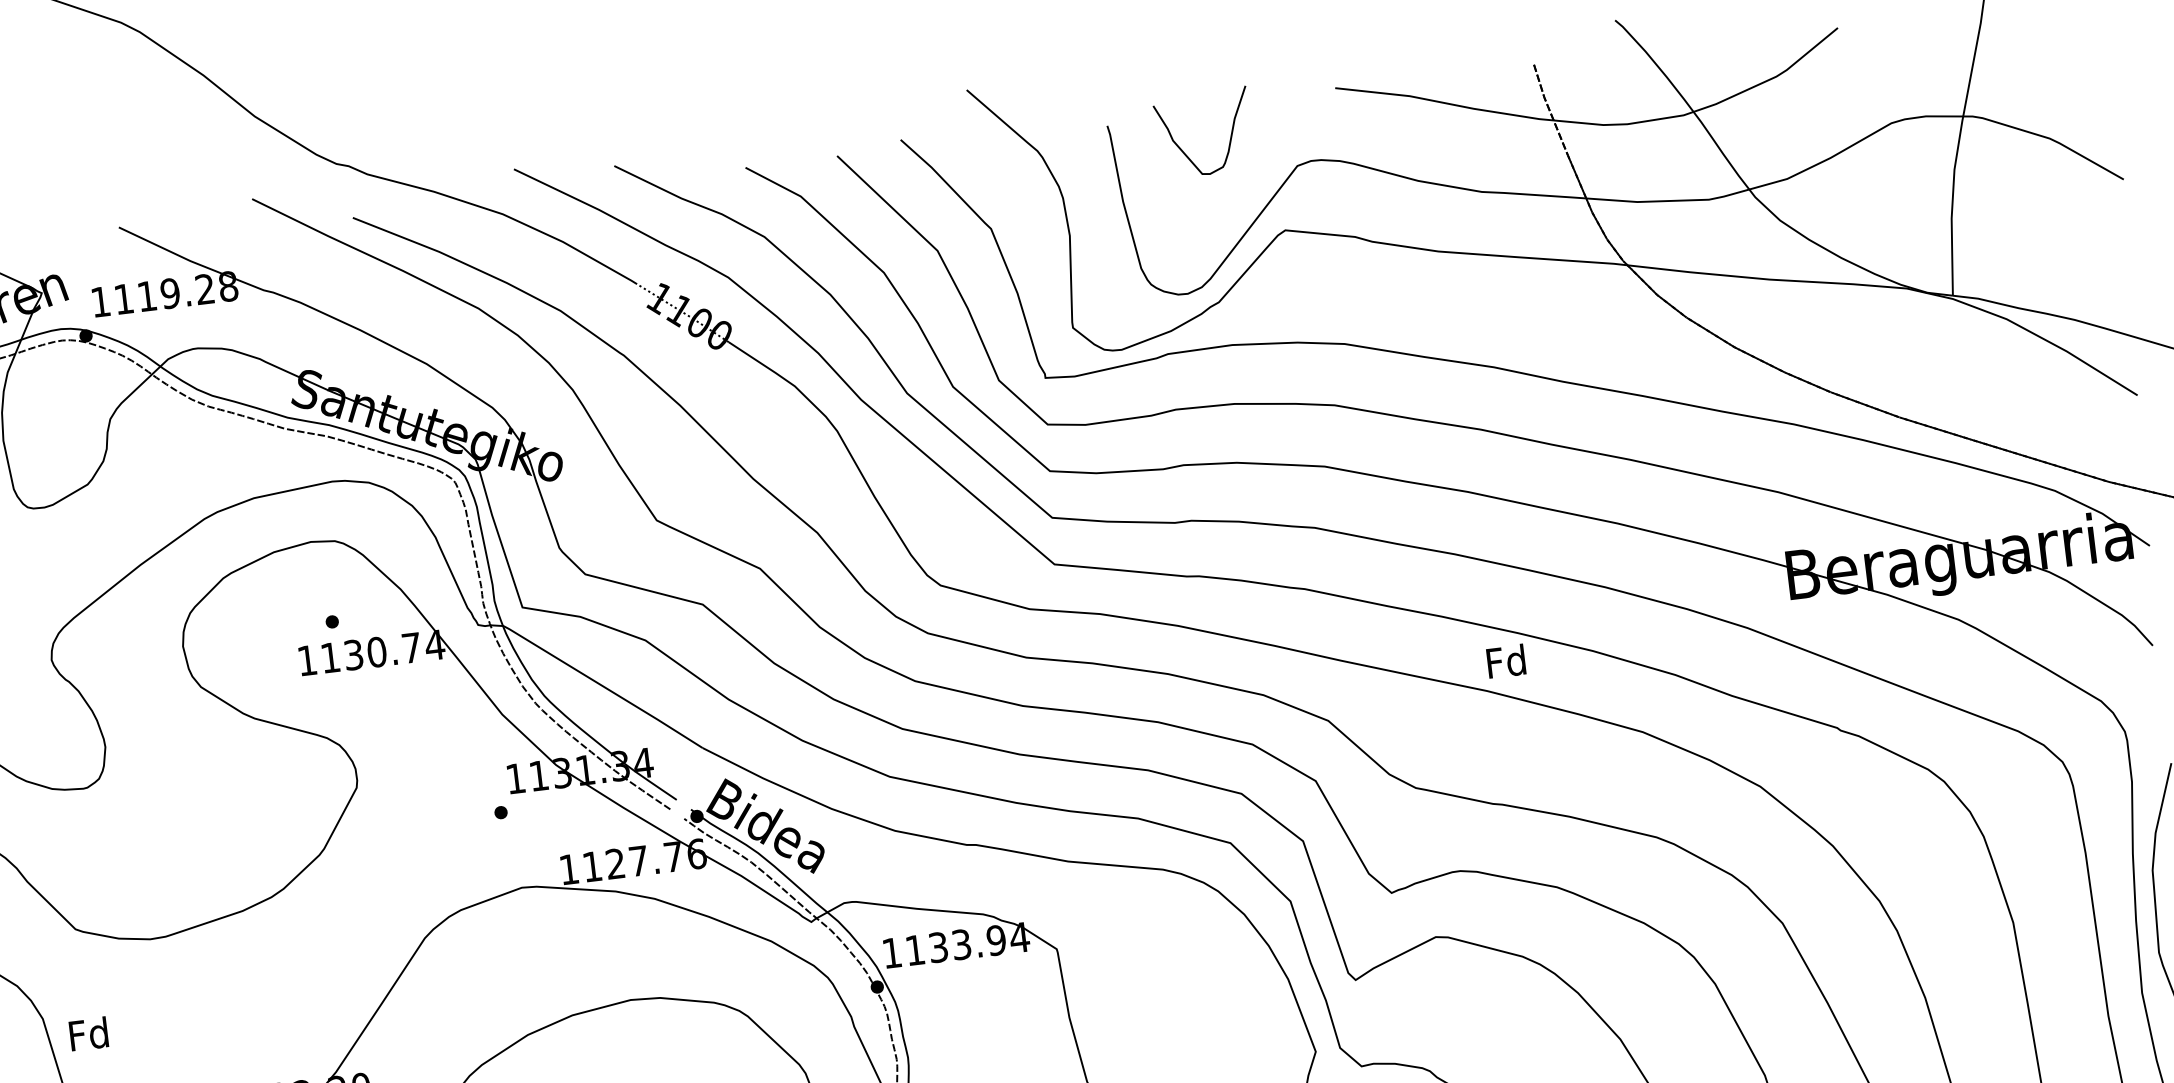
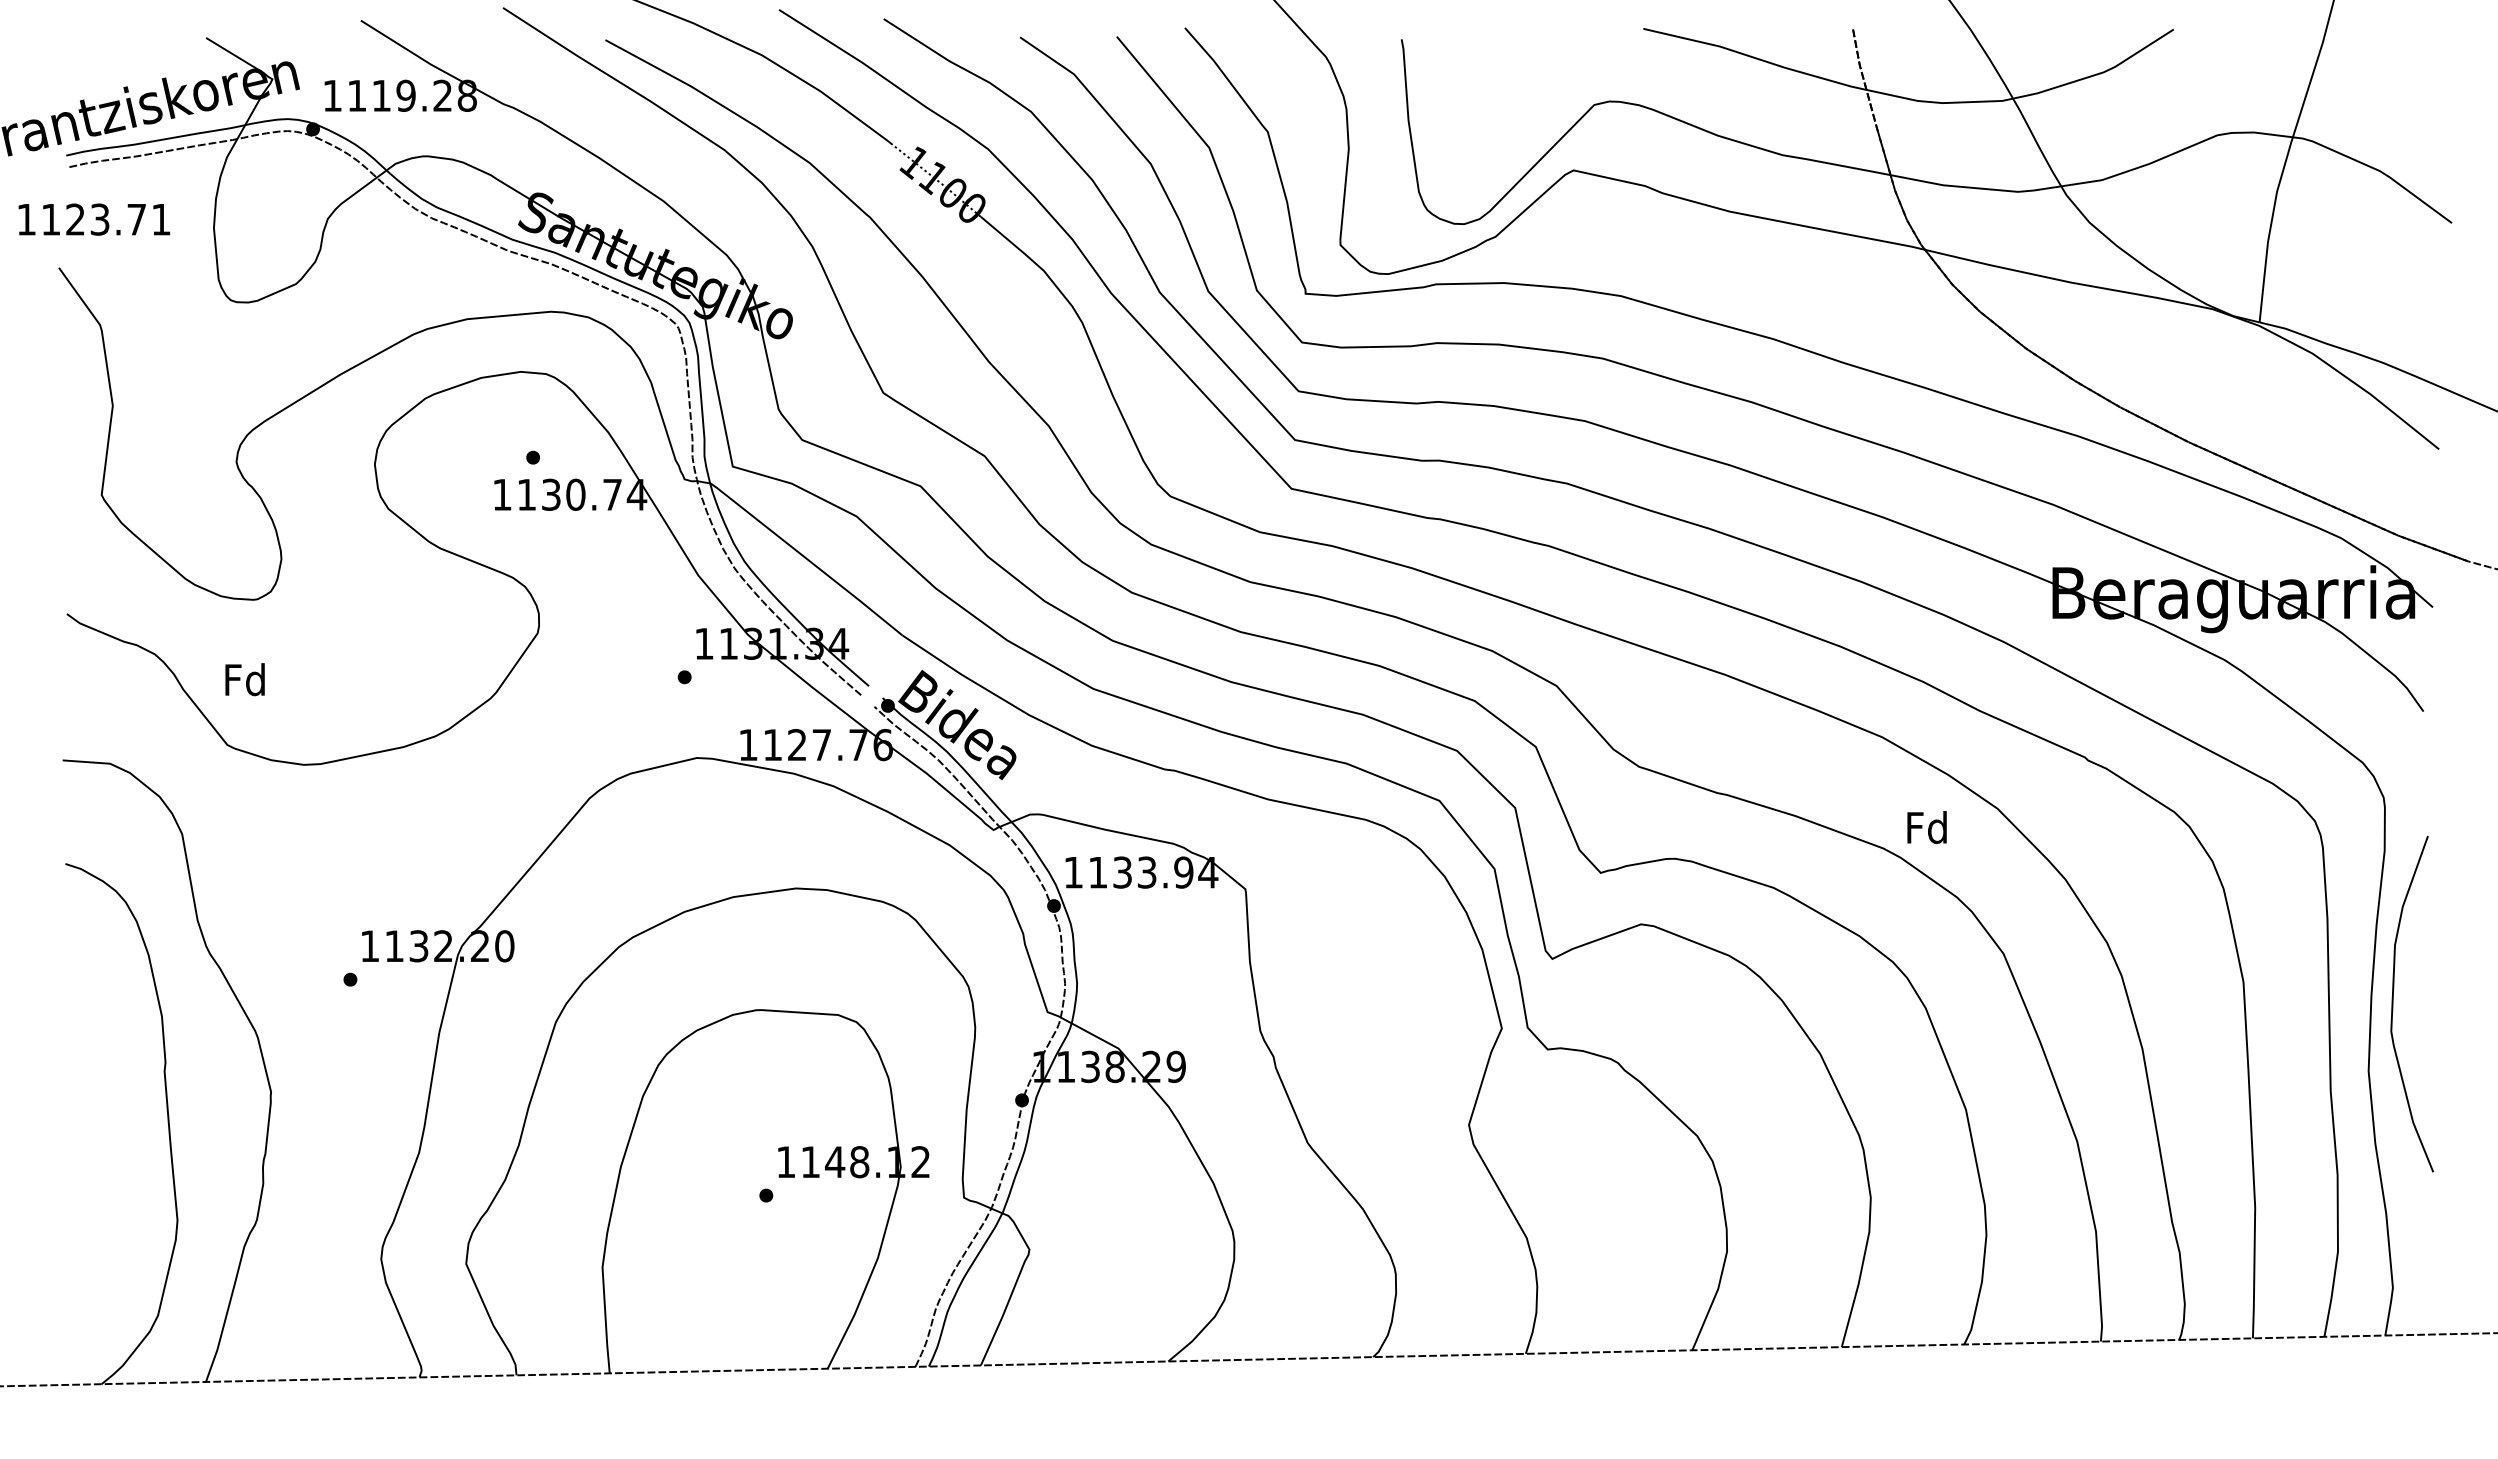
curve: (1183, 150) -> (1477, 74), removed
text: (1505, 661) -> (1926, 827), moved
text: (88, 1033) -> (244, 679), moved

